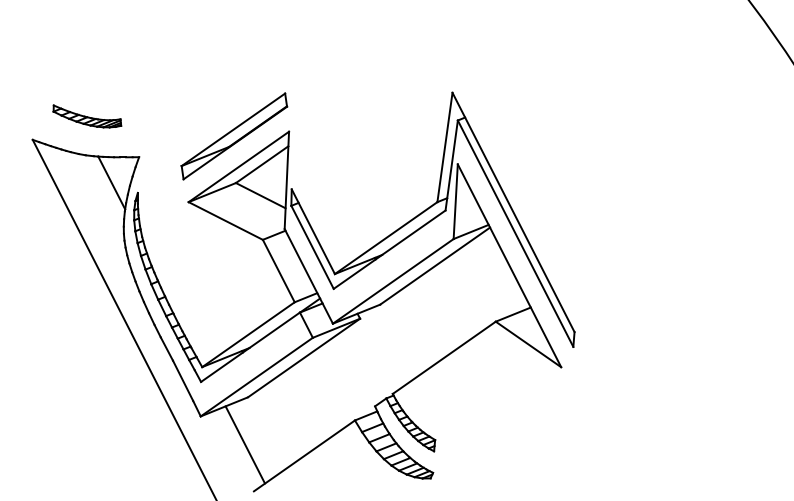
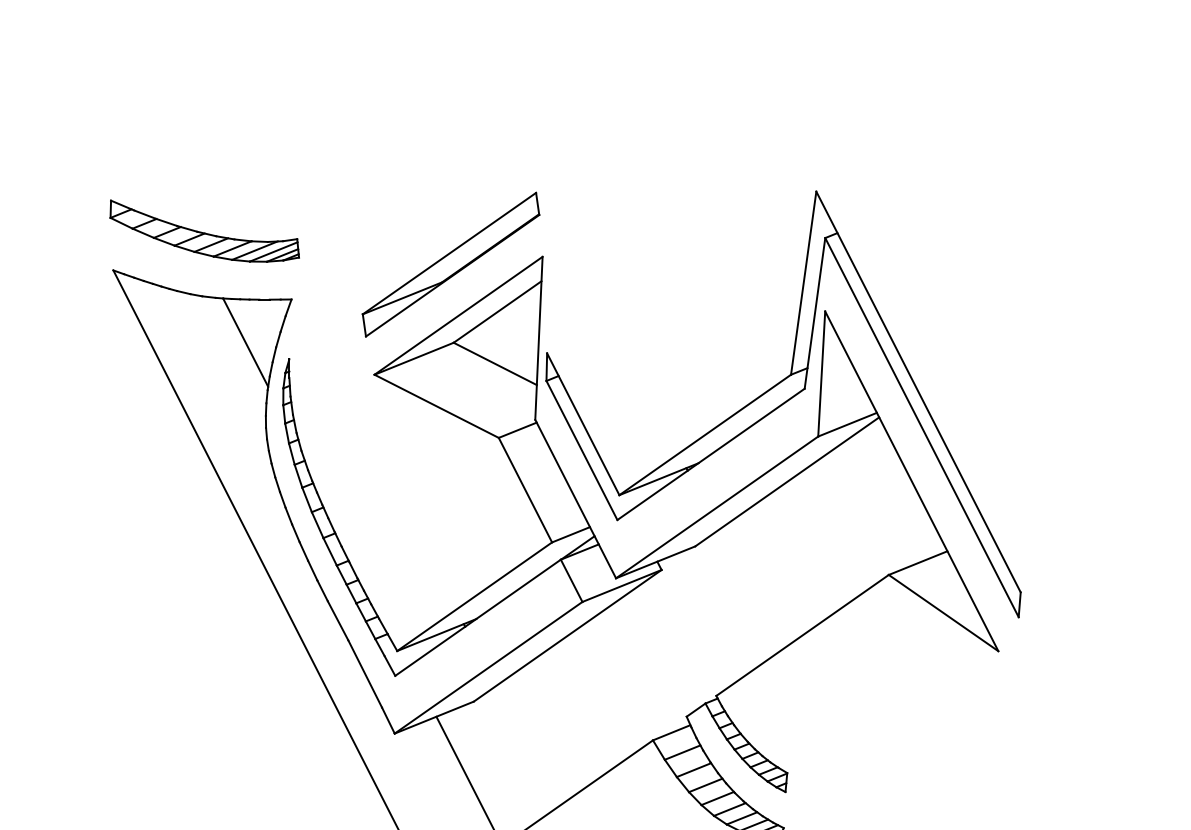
part: (87, 116) -> (205, 231), size x1.67

